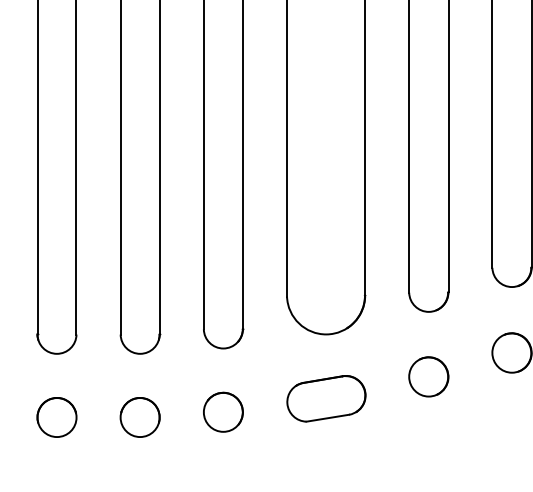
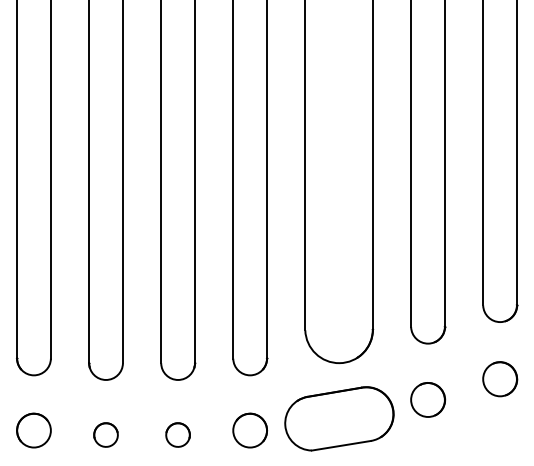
part: (326, 398) -> (339, 418), size x1.6
part: (56, 416) -> (105, 434), size x0.7
part: (139, 416) -> (177, 434), size x0.7

